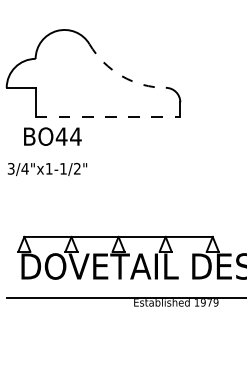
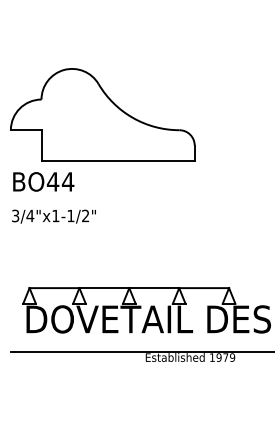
arc: (121, 75) -> (132, 117), dashed -> solid
line: (108, 116) -> (118, 160), dashed -> solid
text: (52, 136) -> (43, 181), moved

